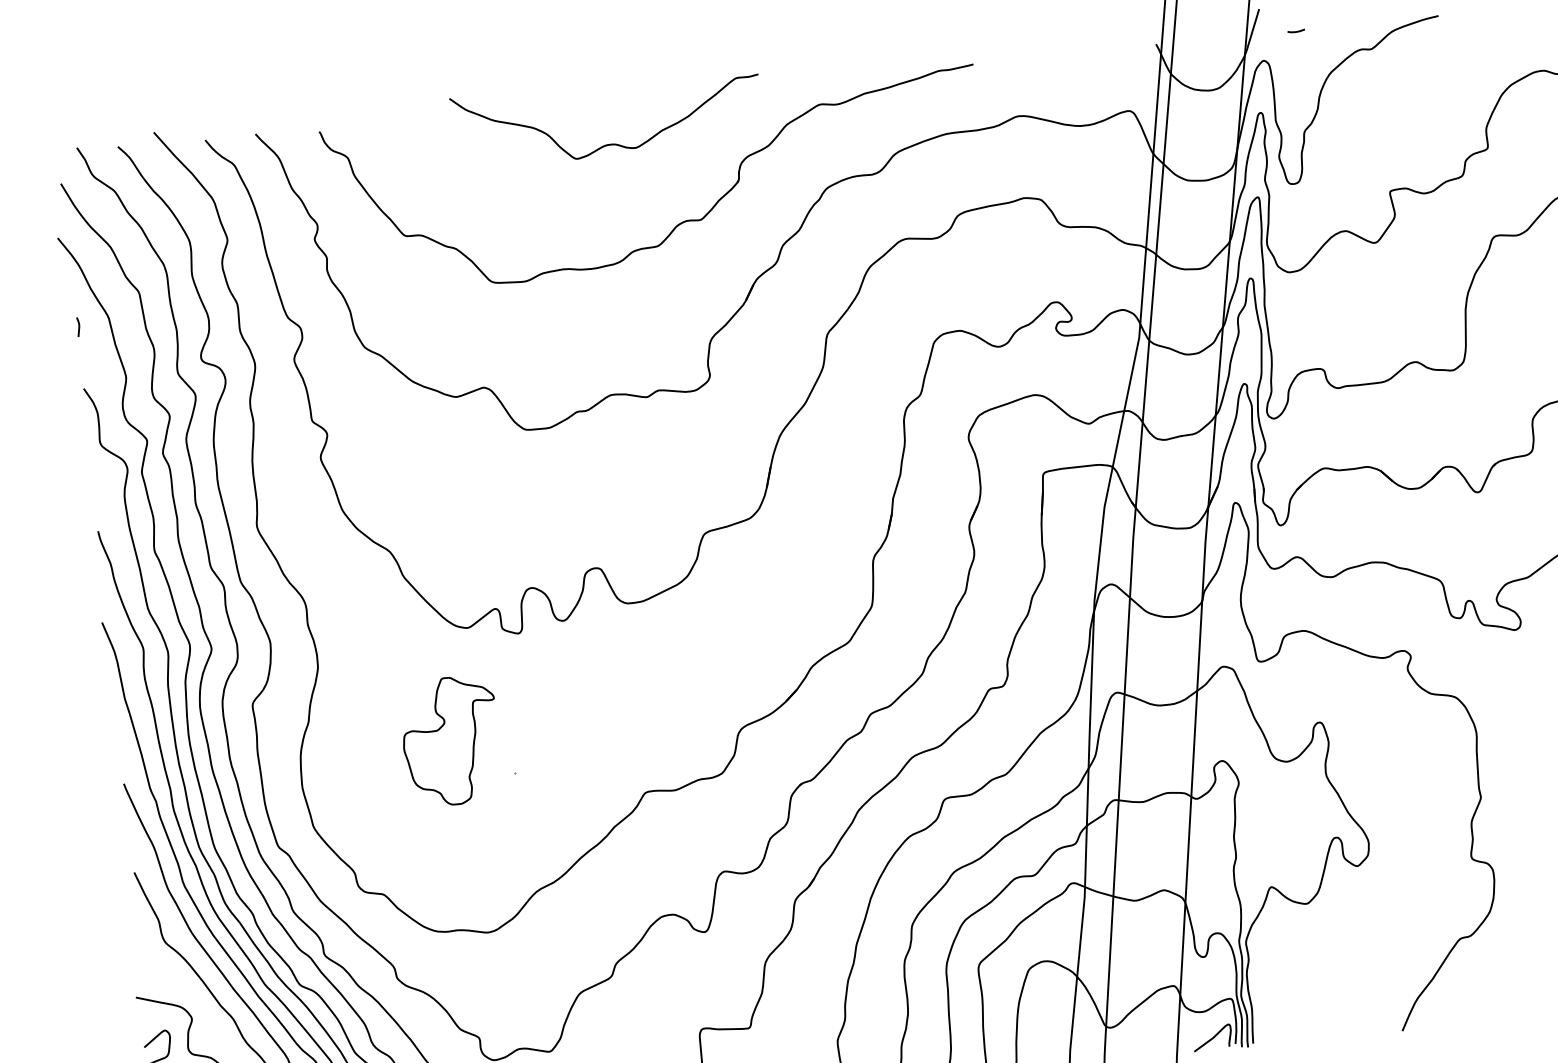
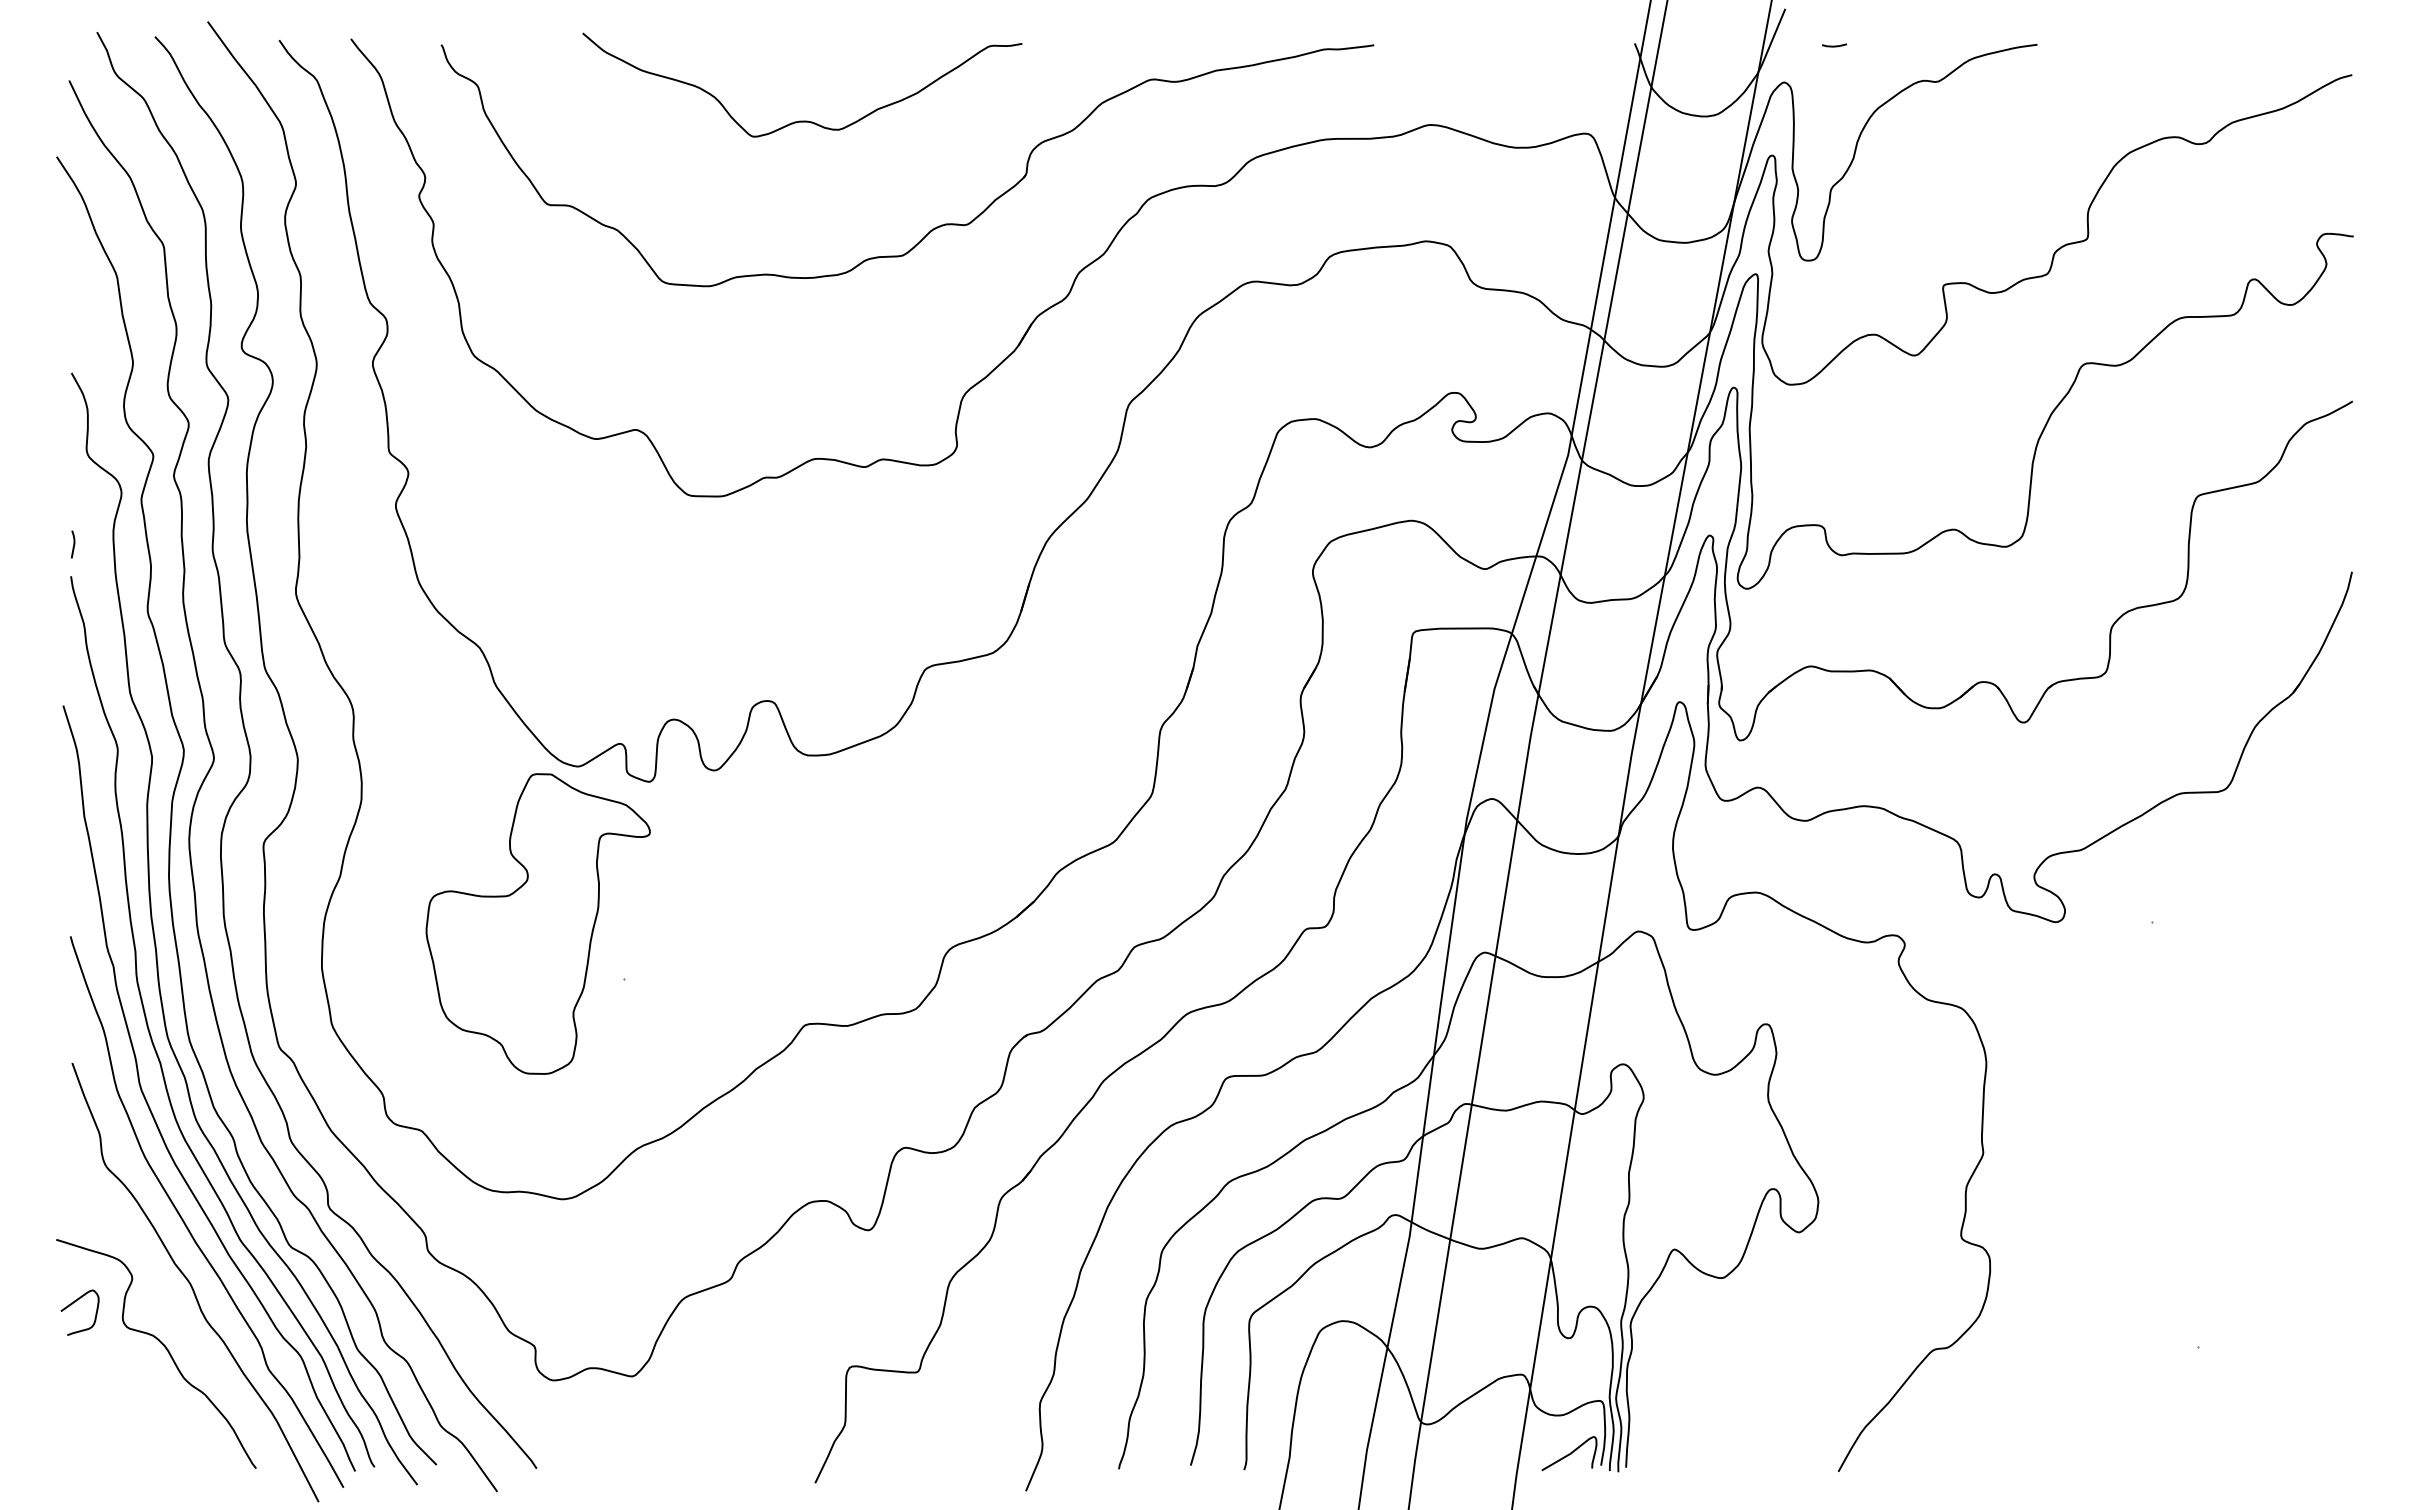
curve: (609, 143) -> (802, 120), moved
line: (78, 327) -> (73, 544), moved
part: (450, 740) -> (537, 923), size x1.67

